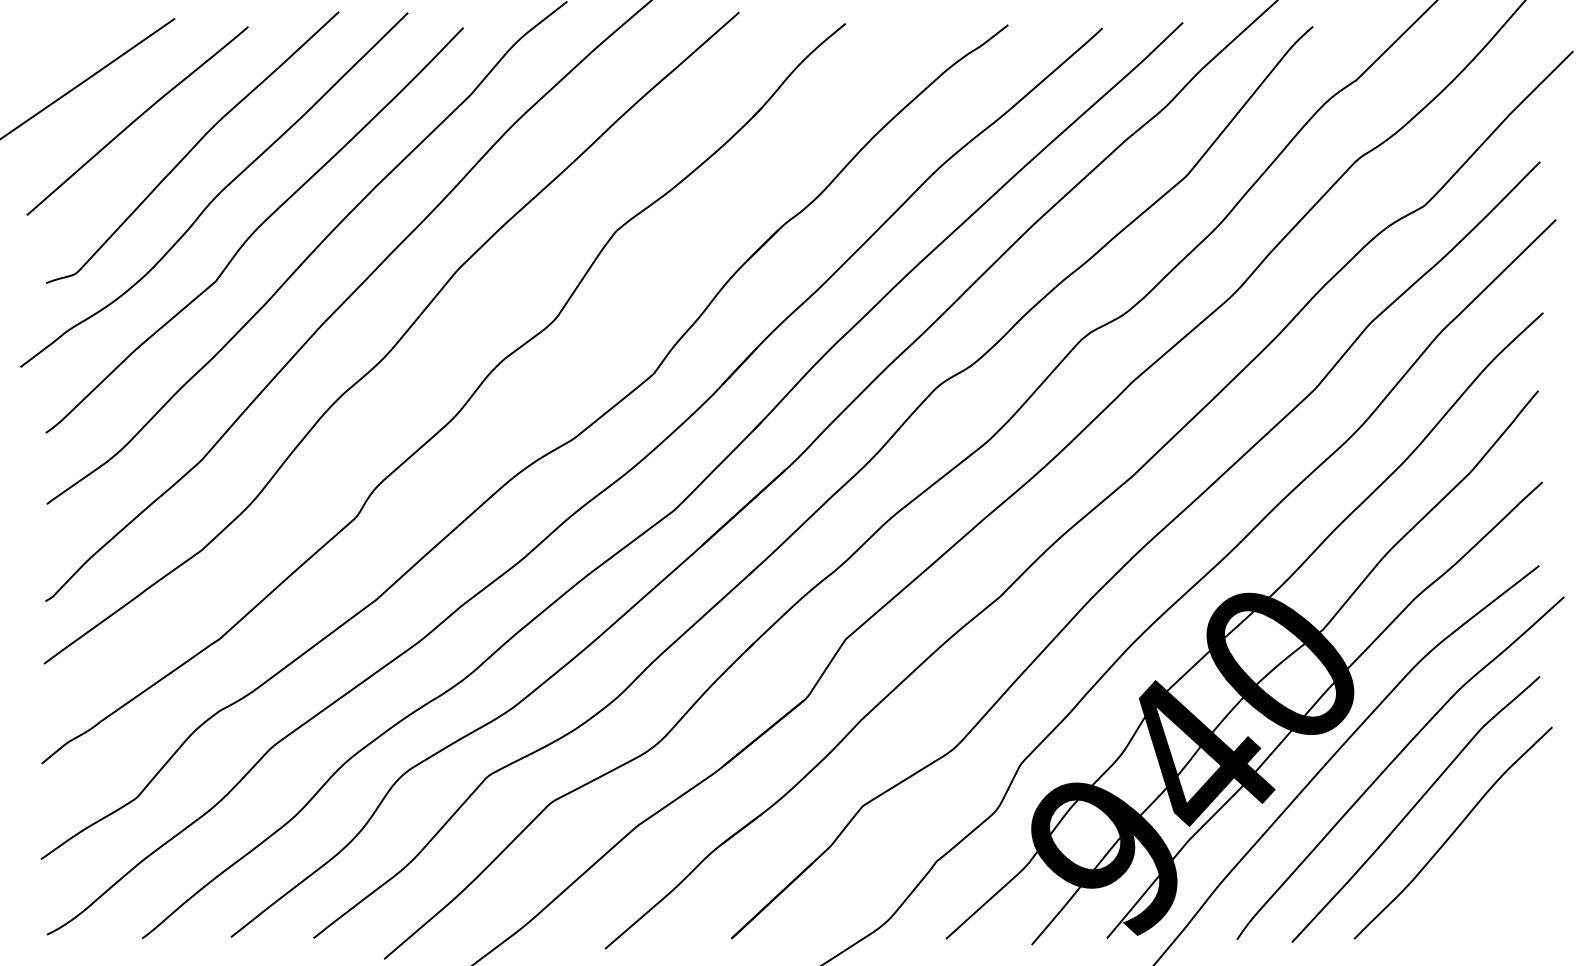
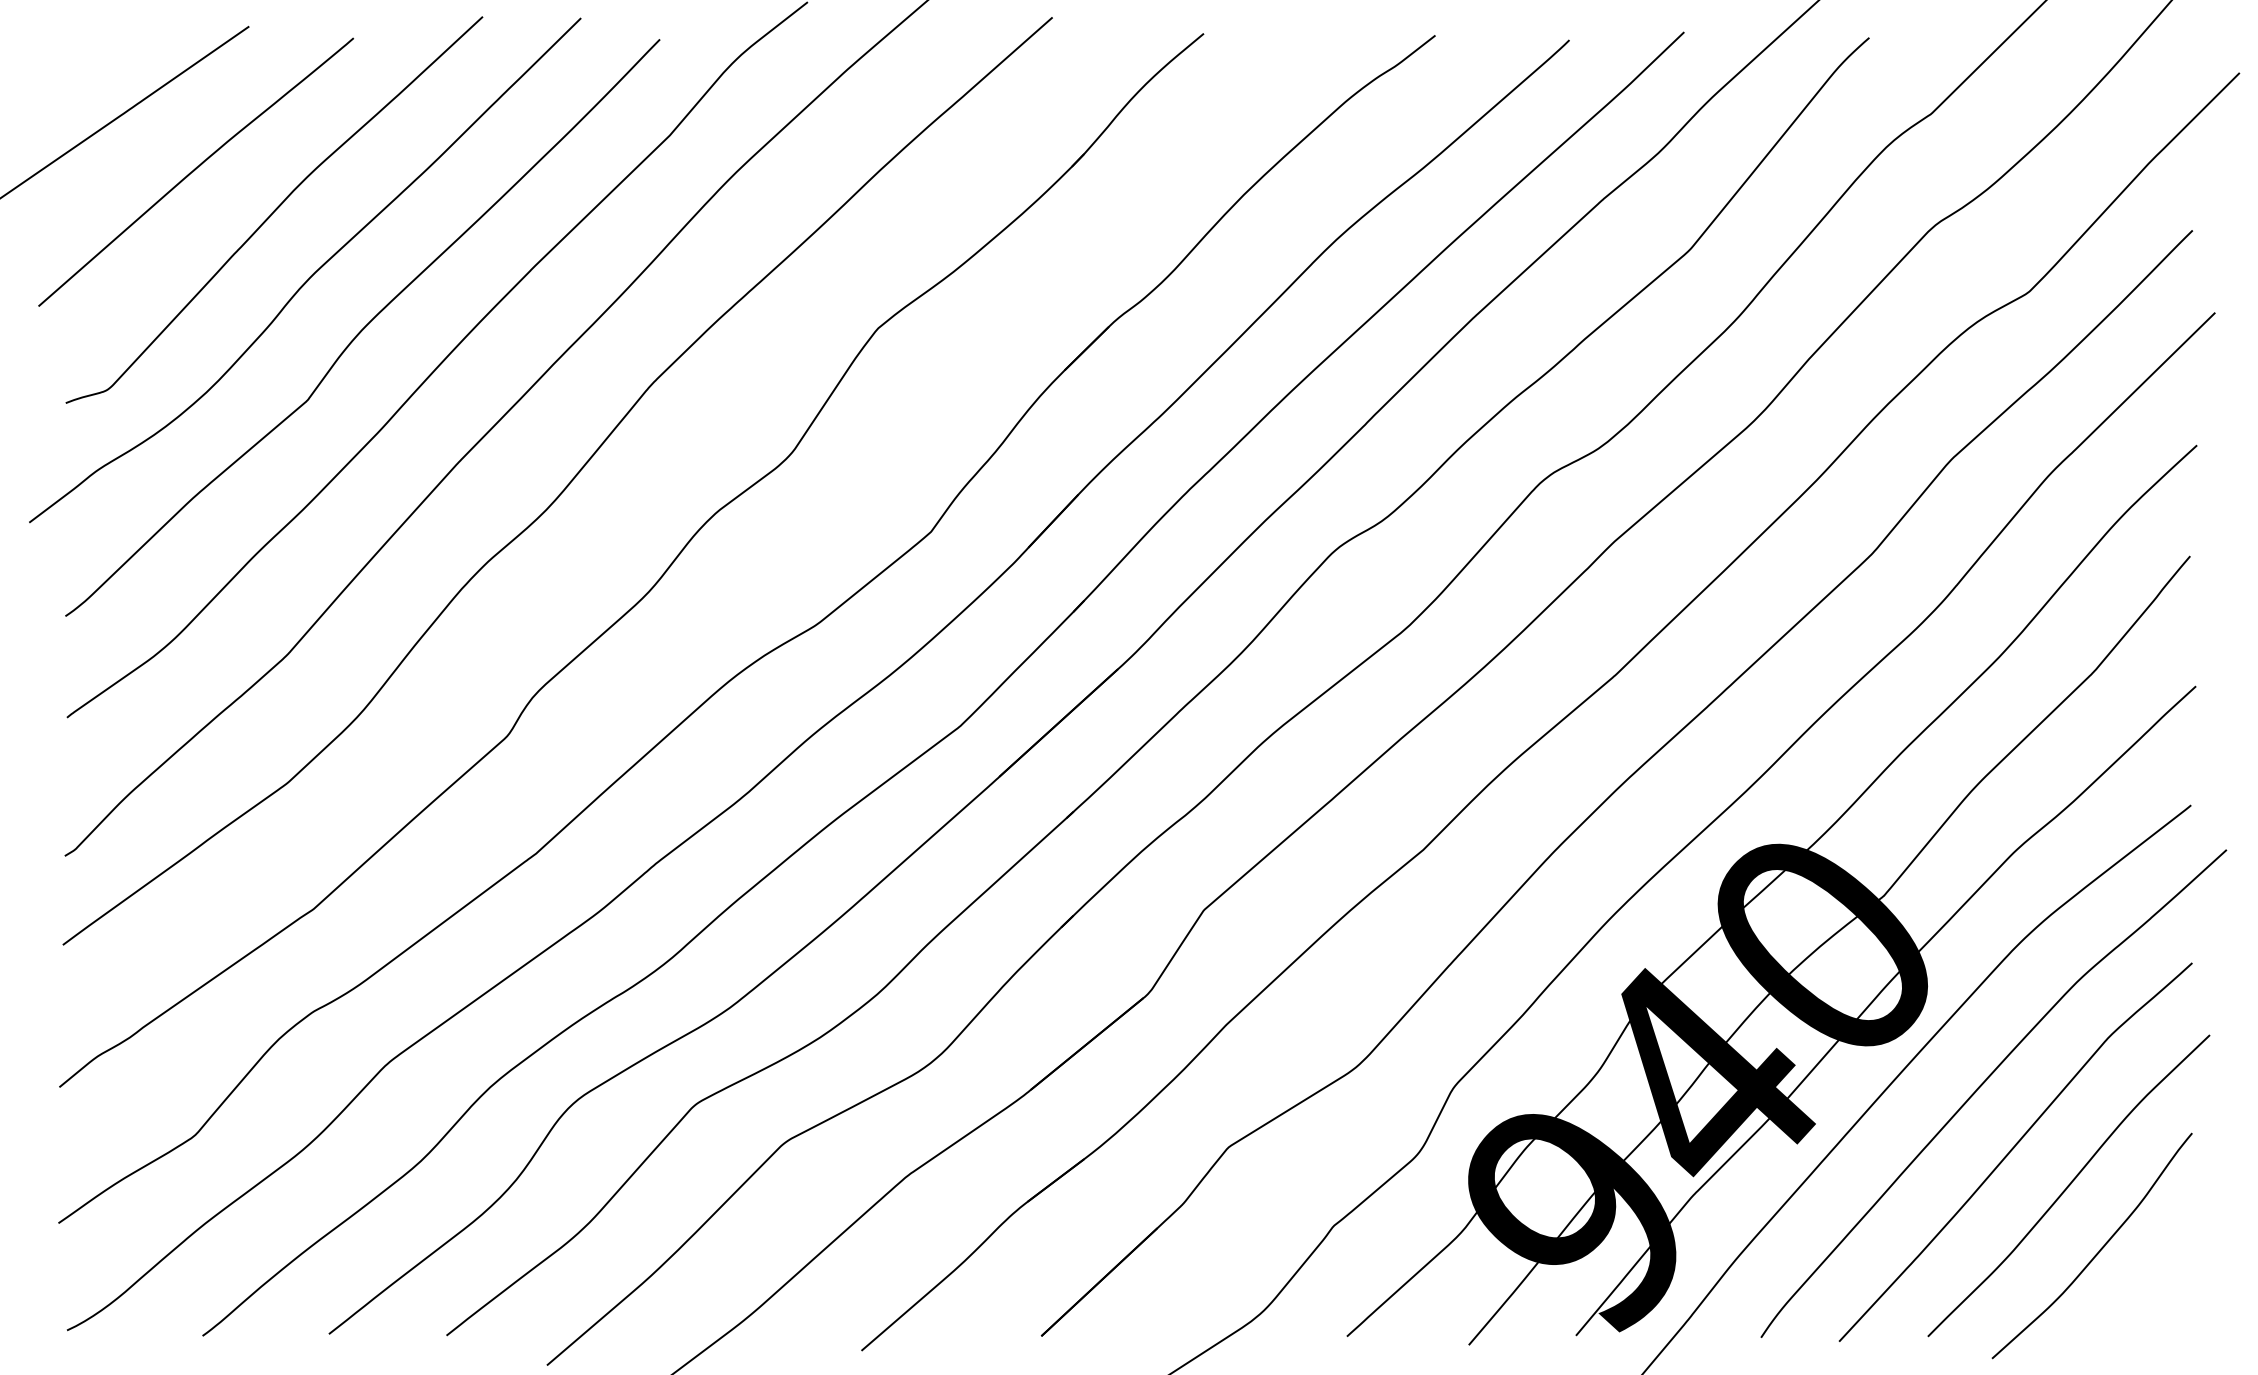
curve: (1474, 877) -> (2099, 1249), added

